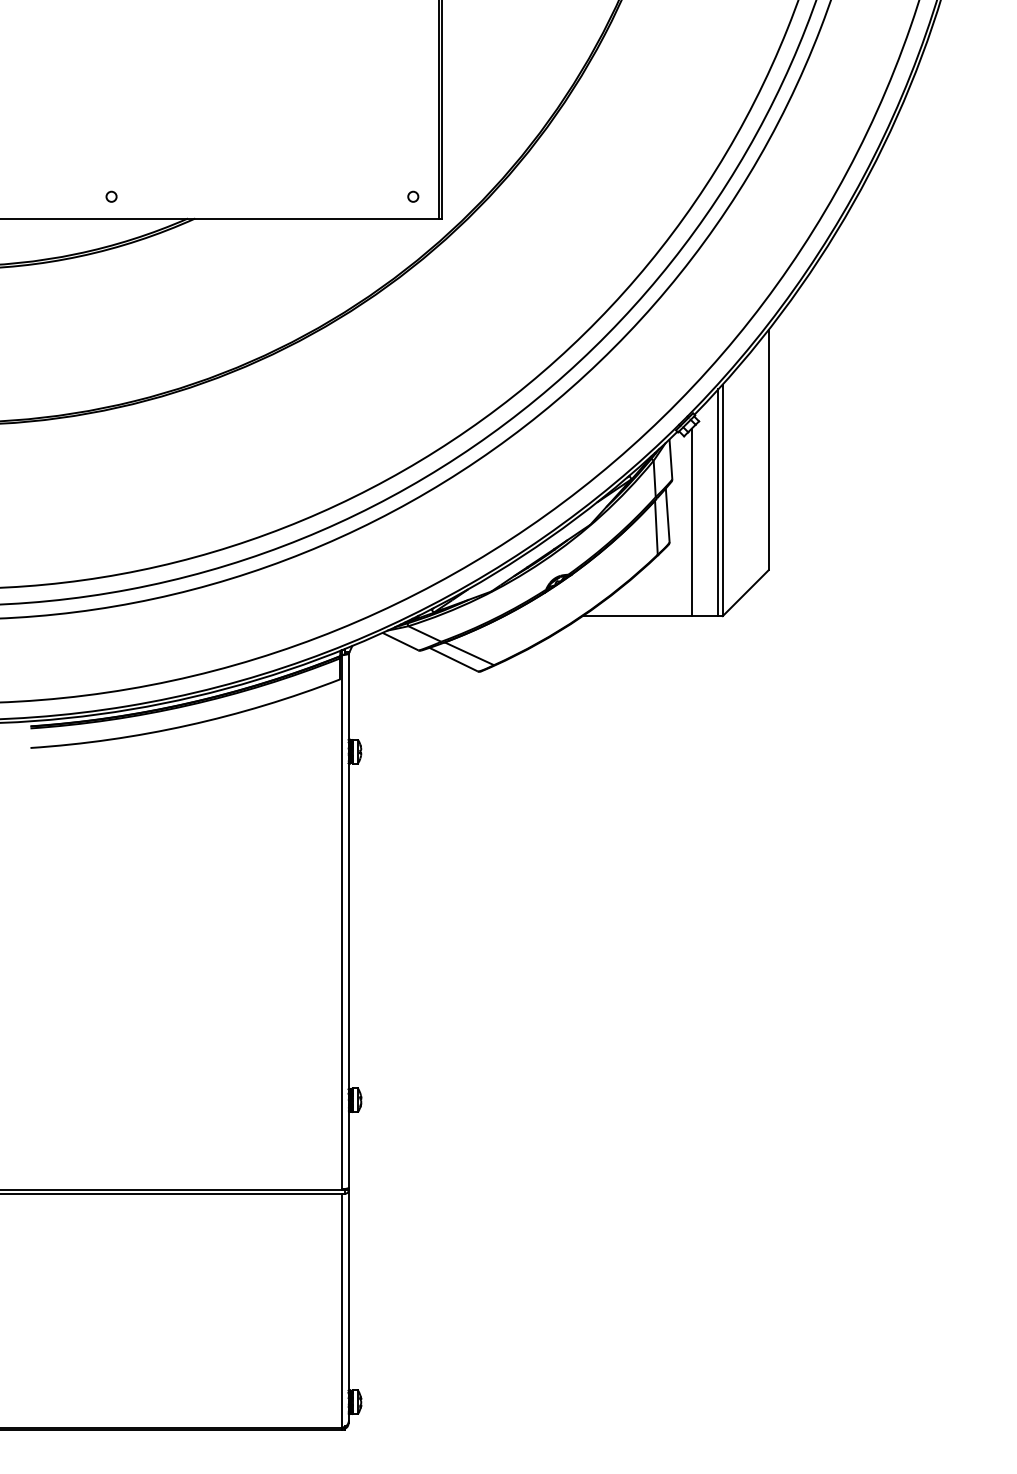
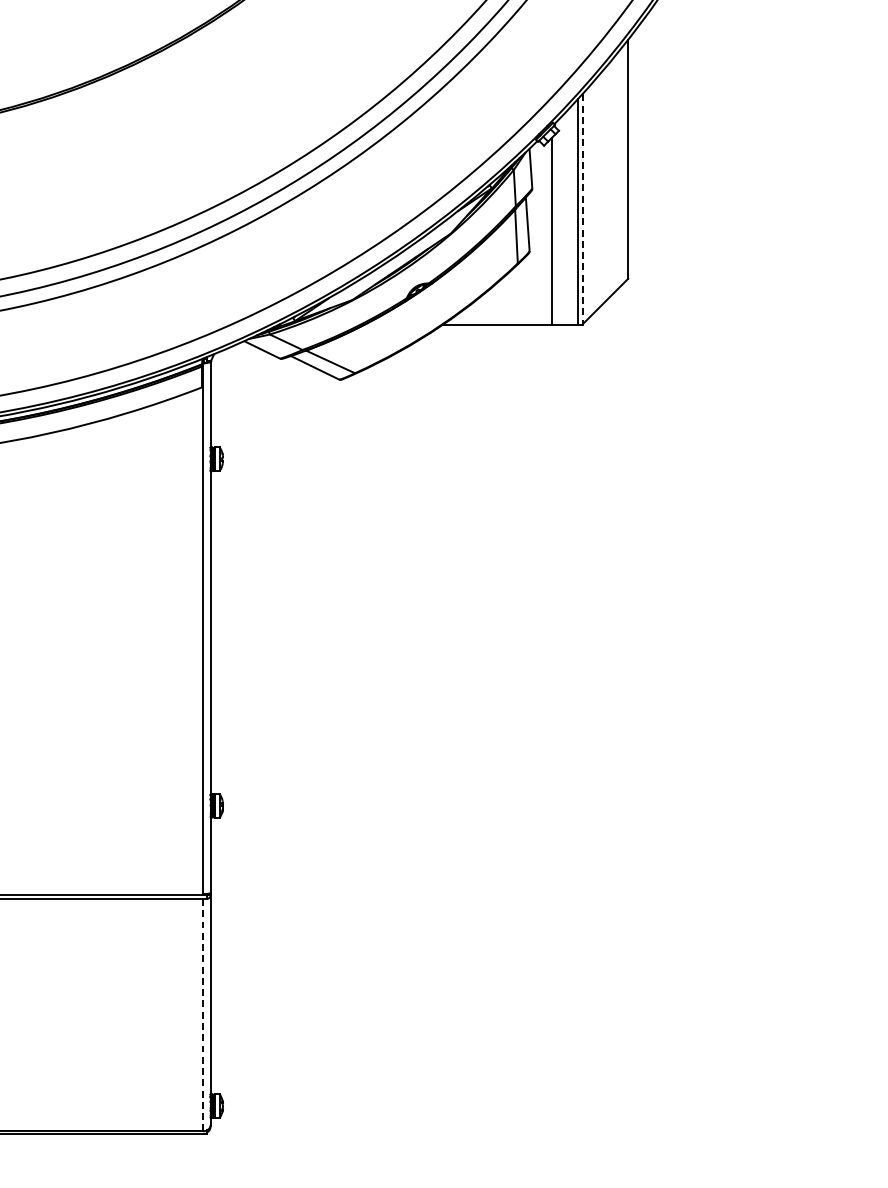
line: (722, 500) -> (582, 209), solid -> dashed
line: (341, 1310) -> (203, 1014), solid -> dashed

